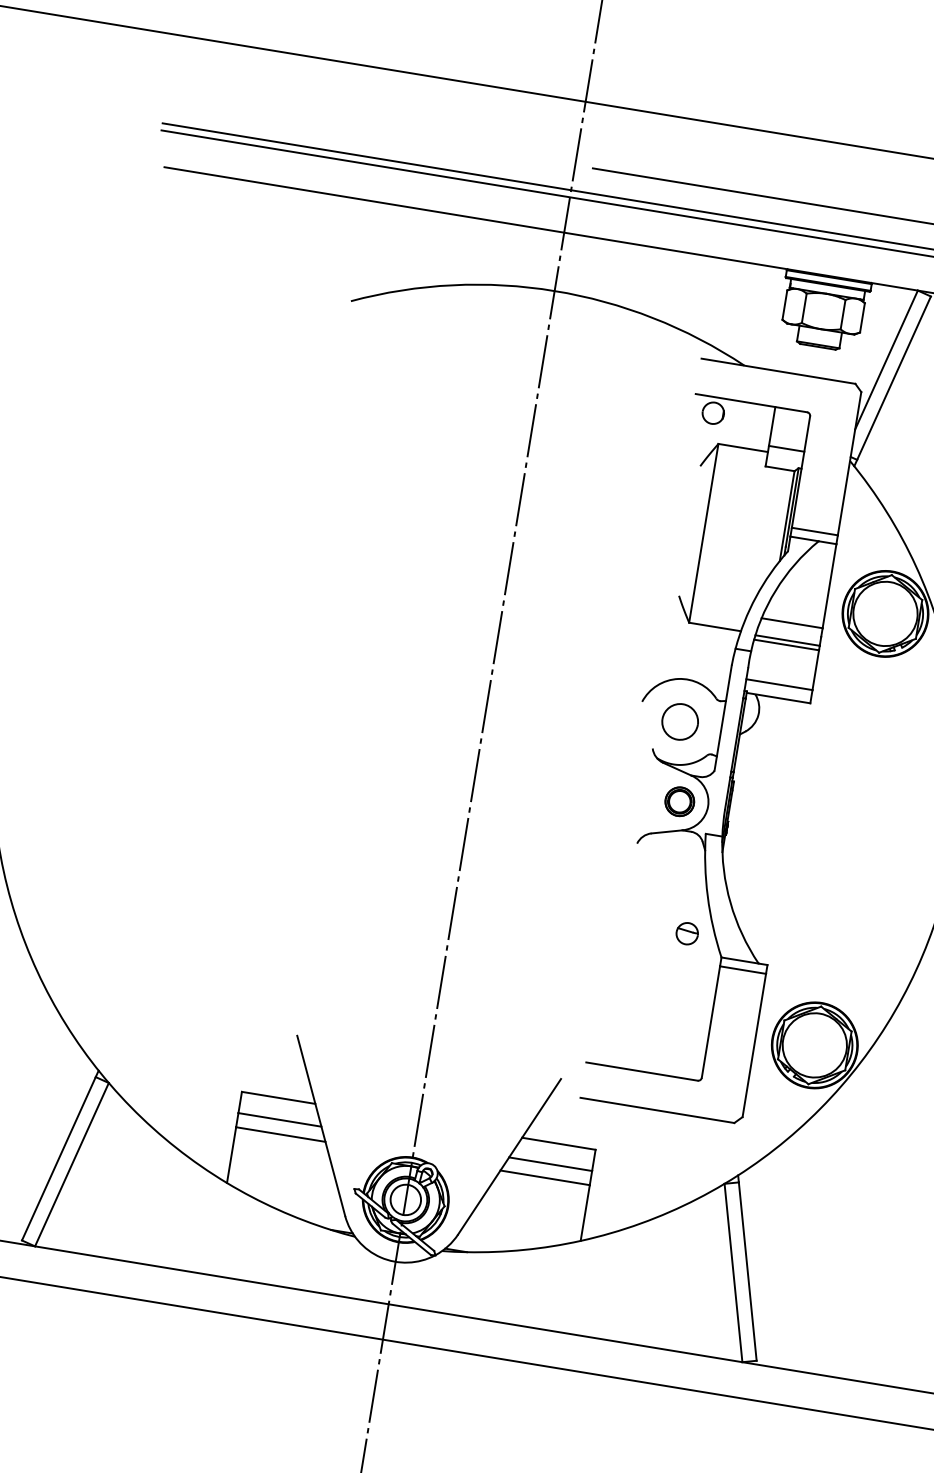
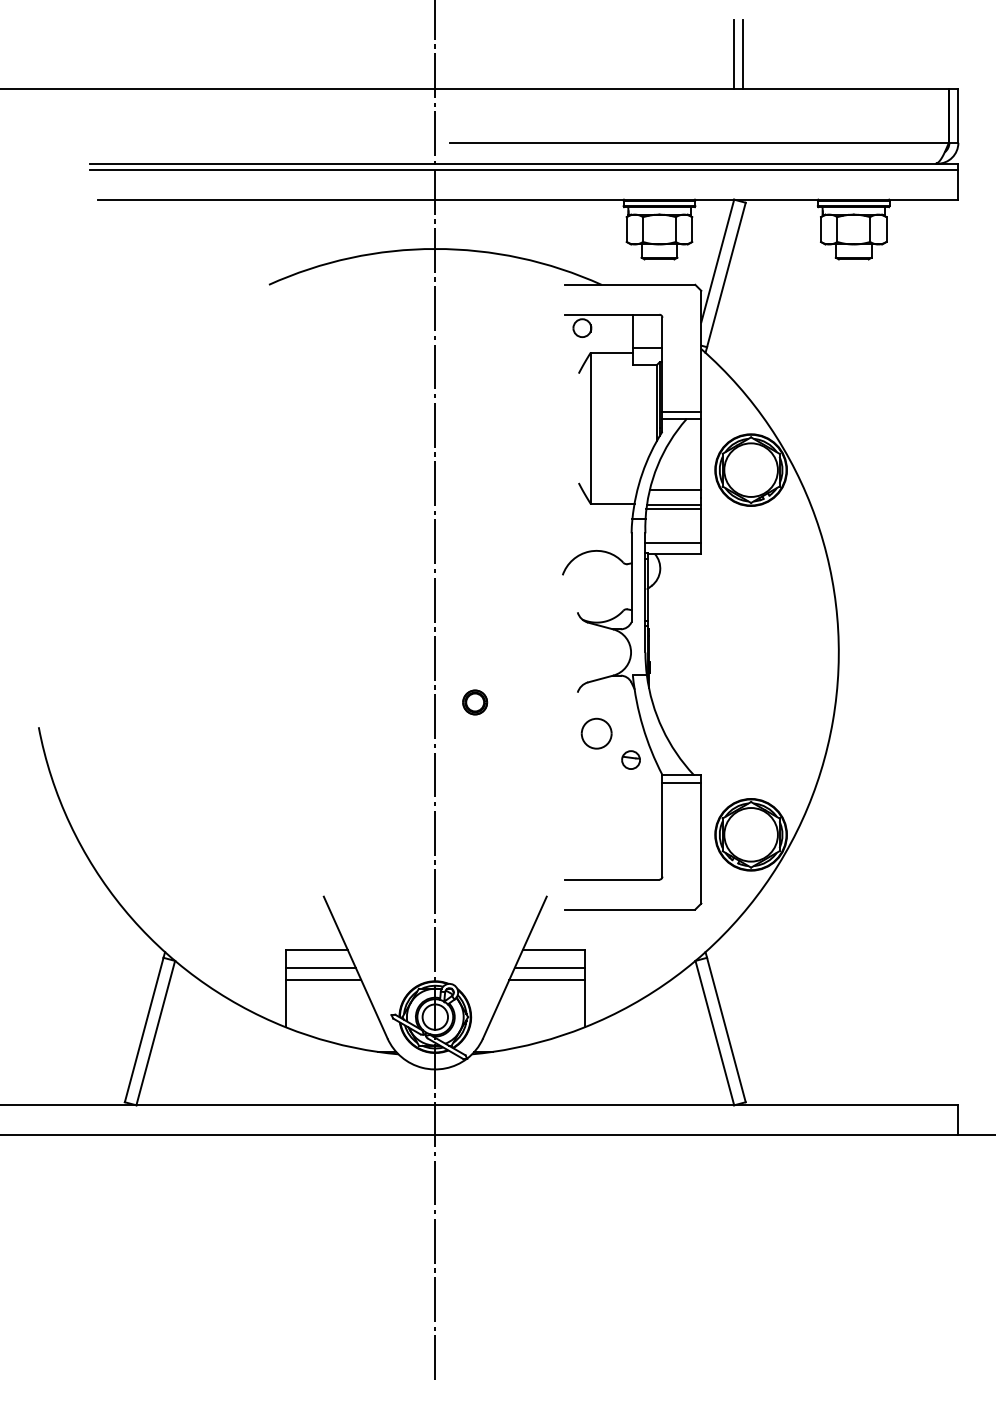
part: (679, 721) -> (596, 733), moved
part: (680, 801) -> (475, 702), moved

